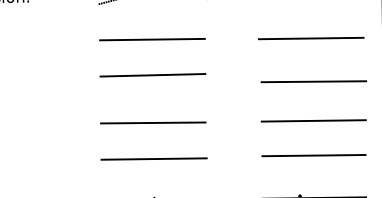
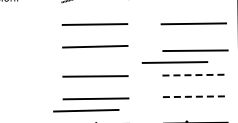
line: (280, 100) -> (174, 62), added
line: (313, 121) -> (195, 75), solid -> dashed
line: (313, 155) -> (195, 96), solid -> dashed
line: (138, 177) -> (86, 110), added

